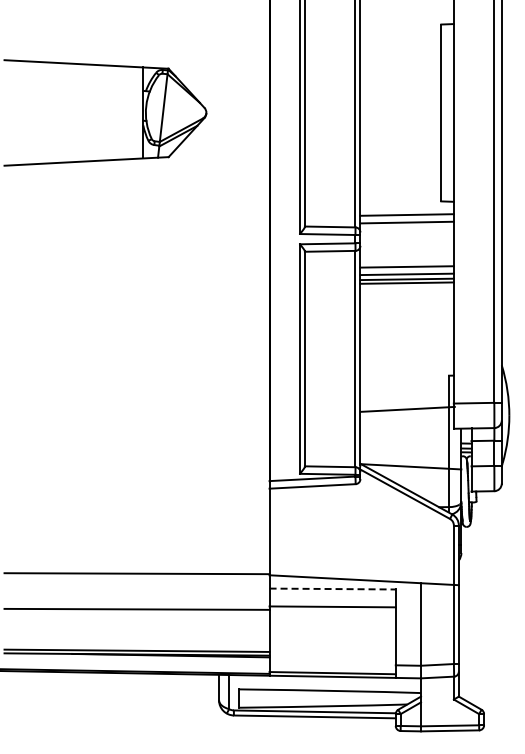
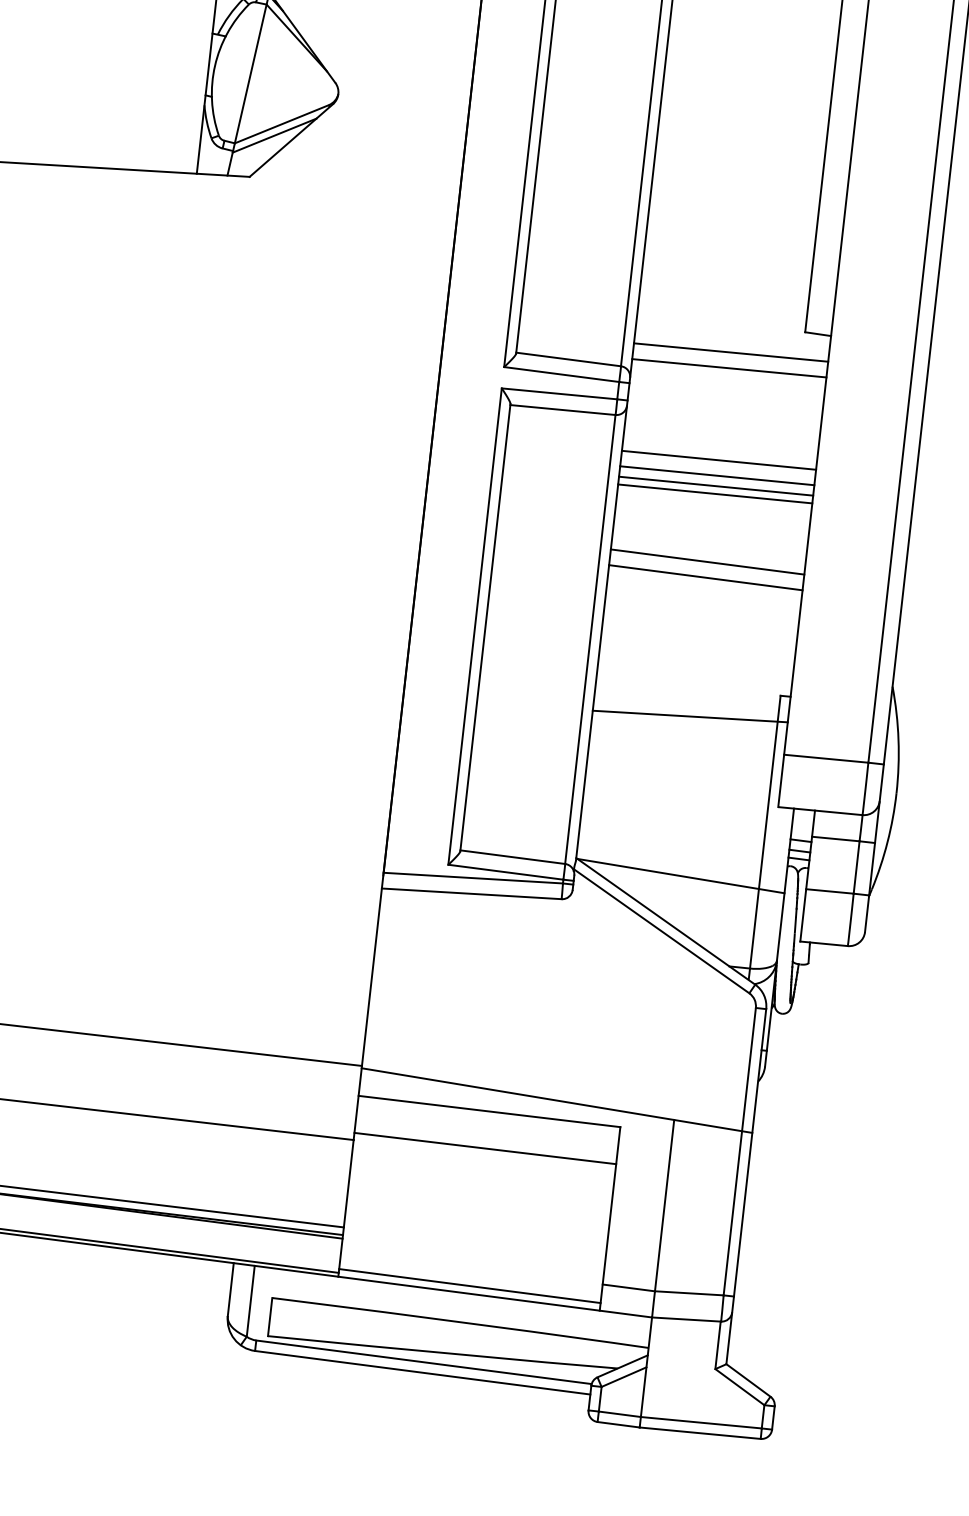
line: (406, 315) -> (706, 560), added
line: (406, 323) -> (704, 577), added
line: (407, 408) -> (689, 714), moved
line: (333, 589) -> (491, 1112), dashed -> solid

